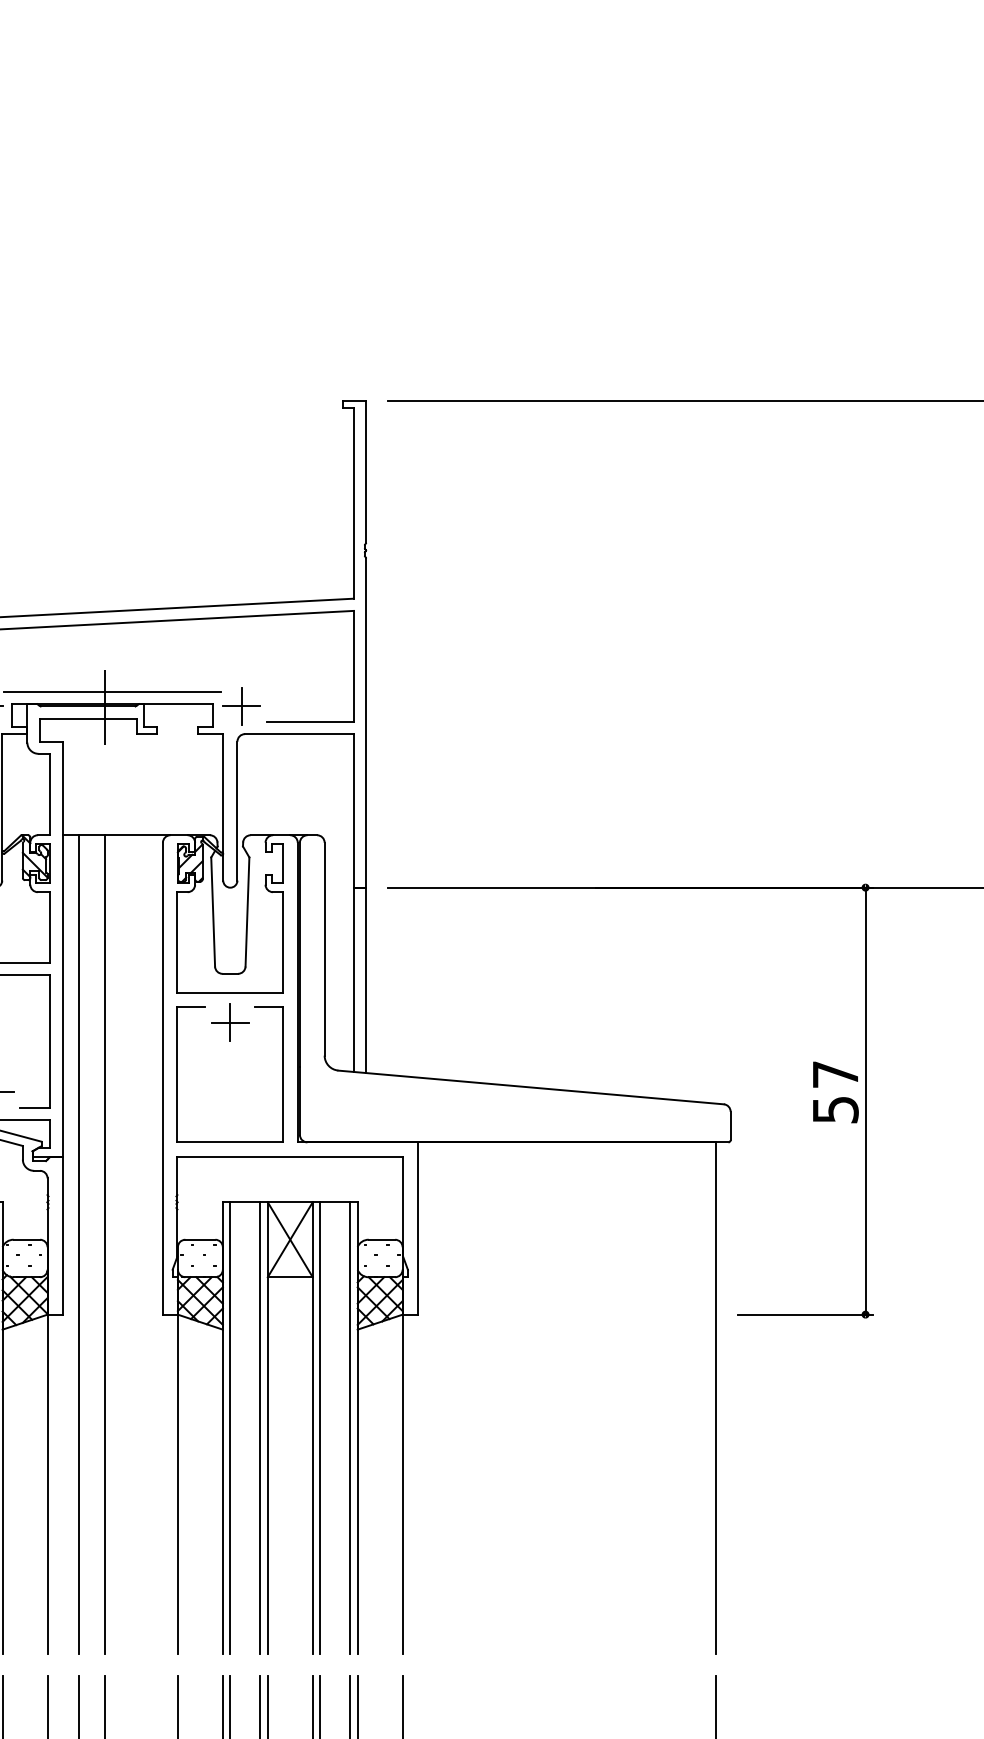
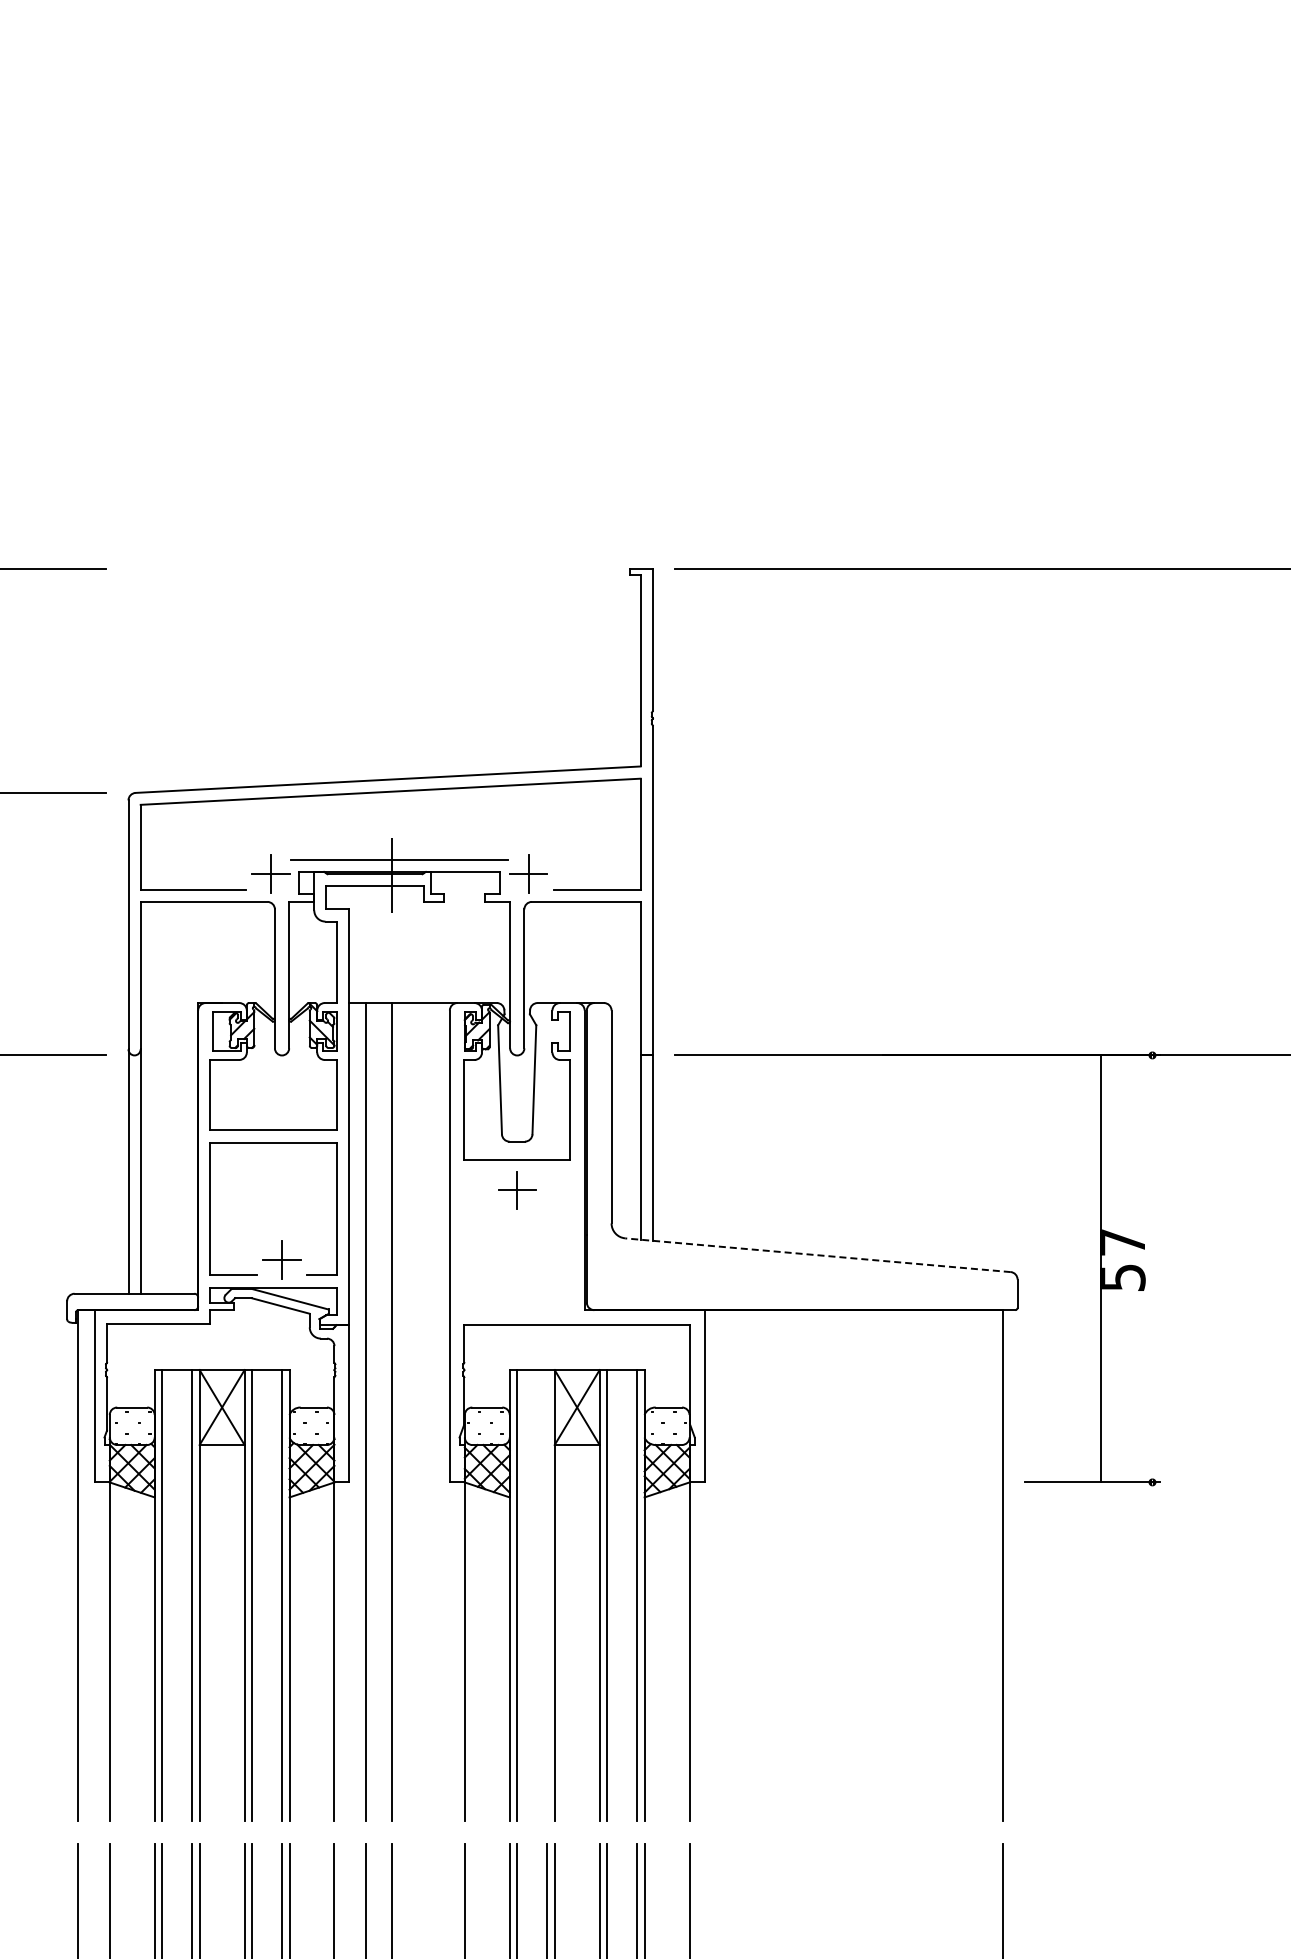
part: (177, 1074) -> (464, 1242), removed
line: (530, 1087) -> (817, 1255), solid -> dashed
line: (865, 1100) -> (1101, 1268), moved
line: (260, 1427) -> (547, 1595), removed

